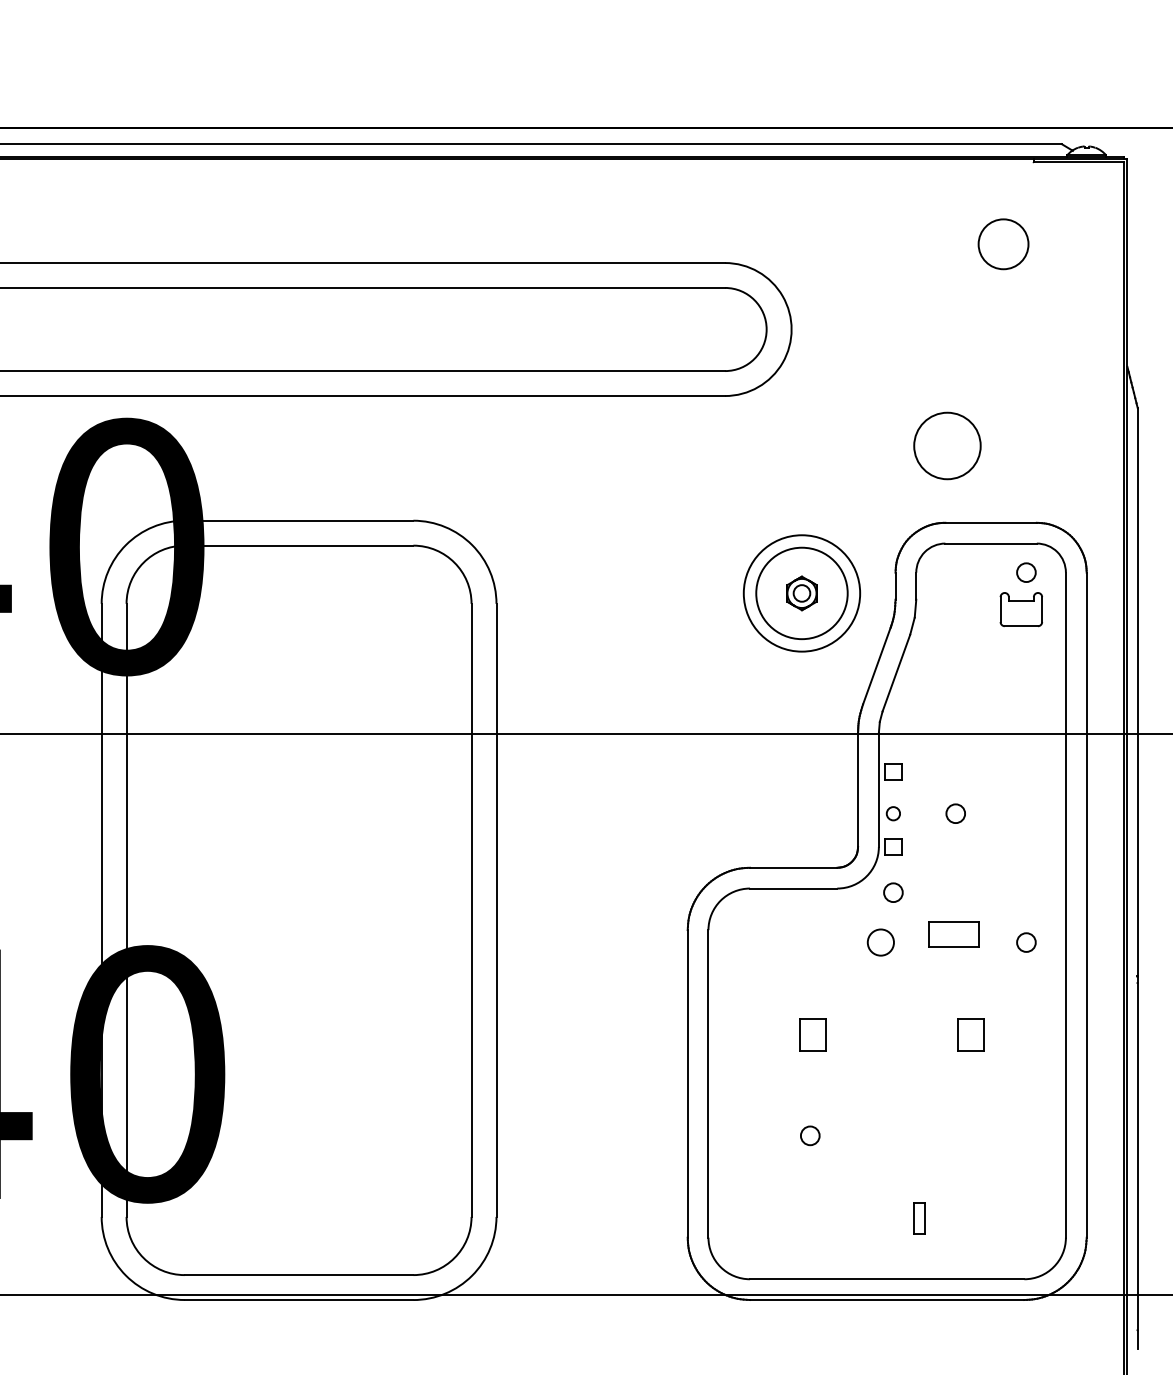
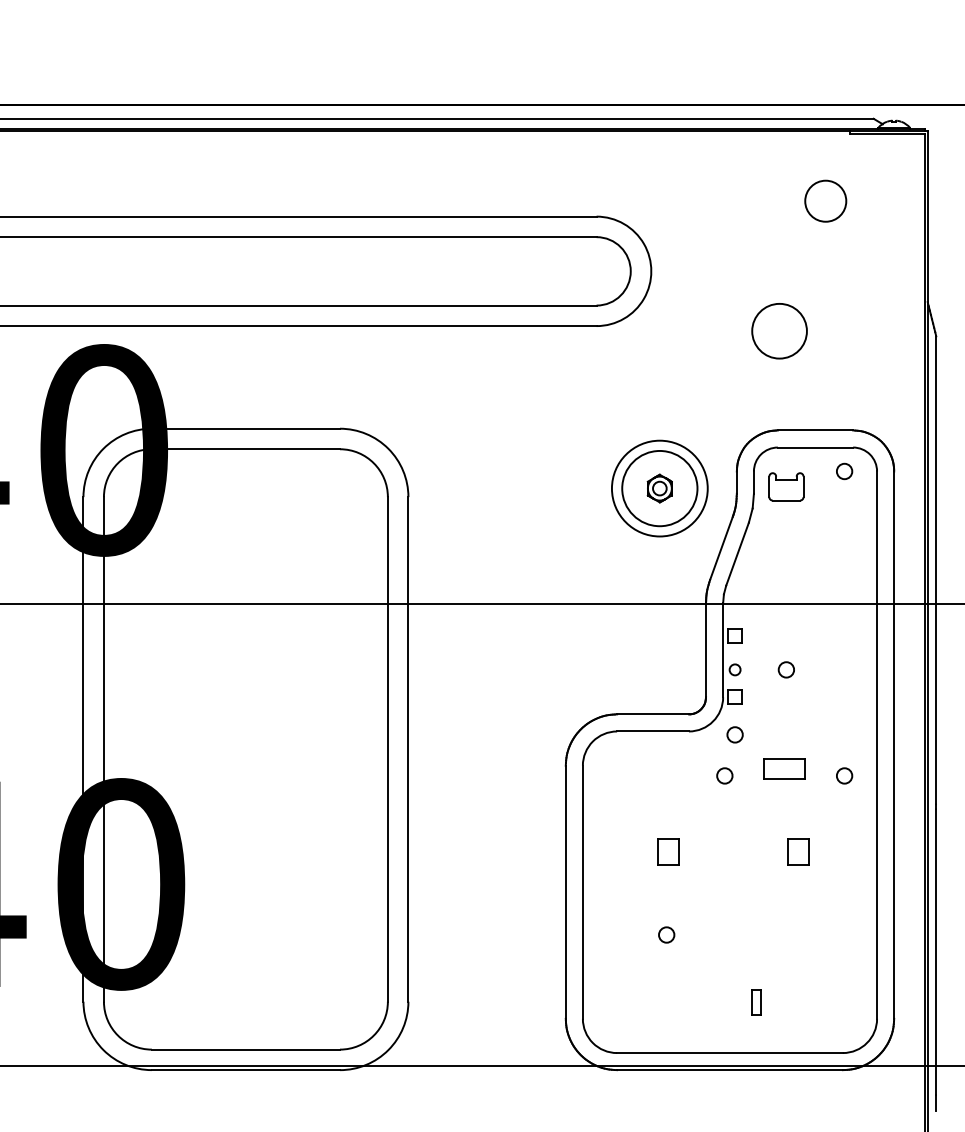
circle: (947, 446) -> (779, 331), moved
part: (1021, 609) -> (786, 486), moved
circle: (880, 942) -> (724, 775), size x0.71

